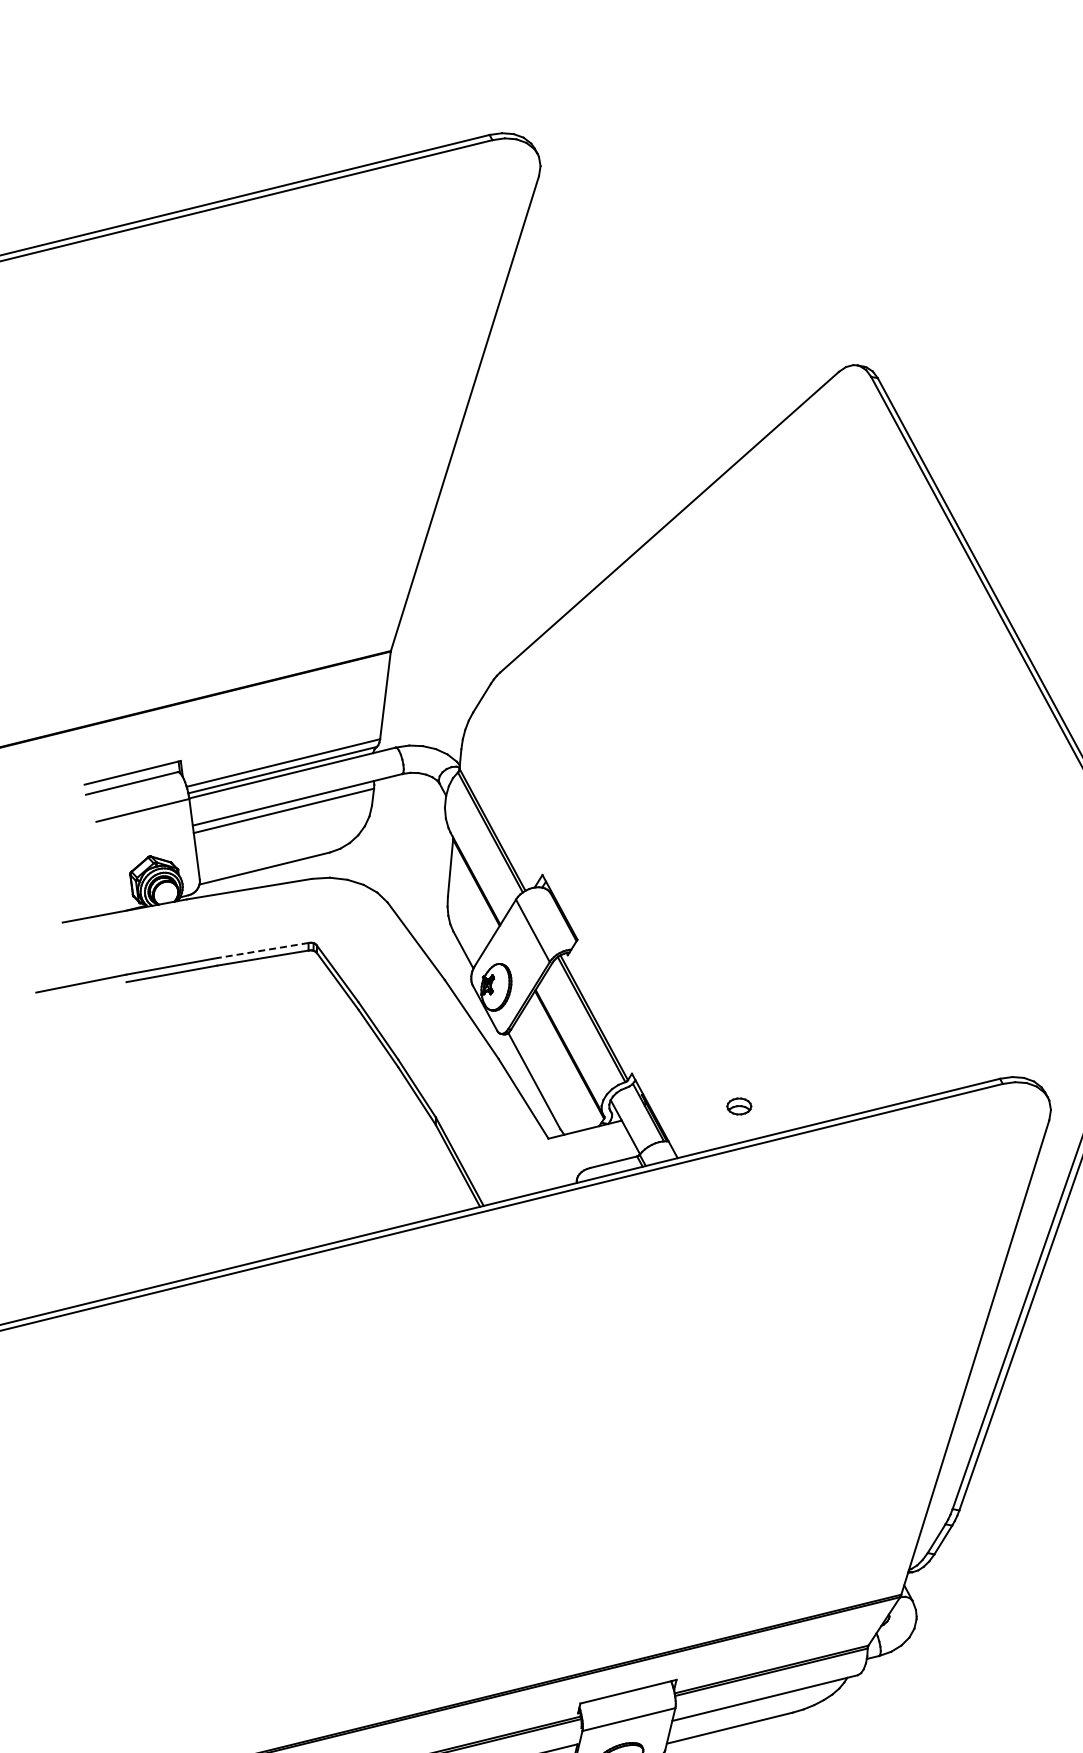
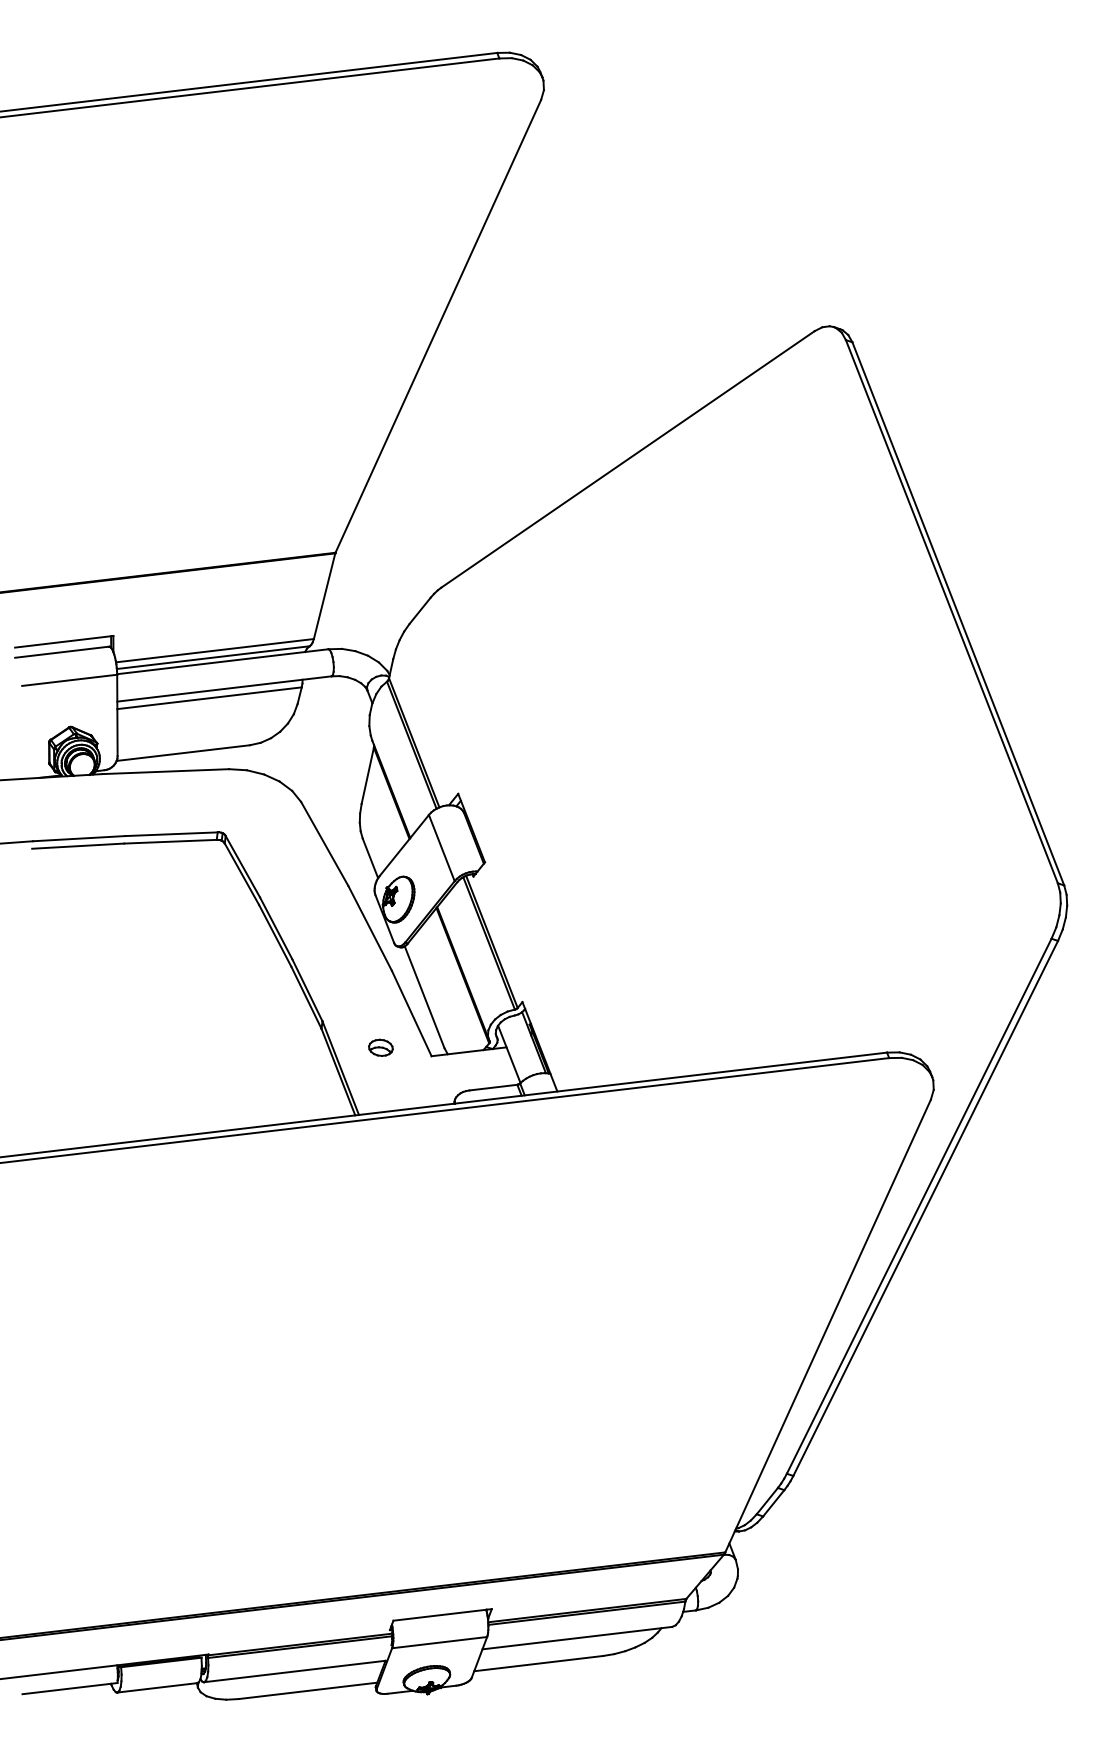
line: (261, 950) -> (170, 834), dashed -> solid
part: (738, 1106) -> (380, 1047), moved

